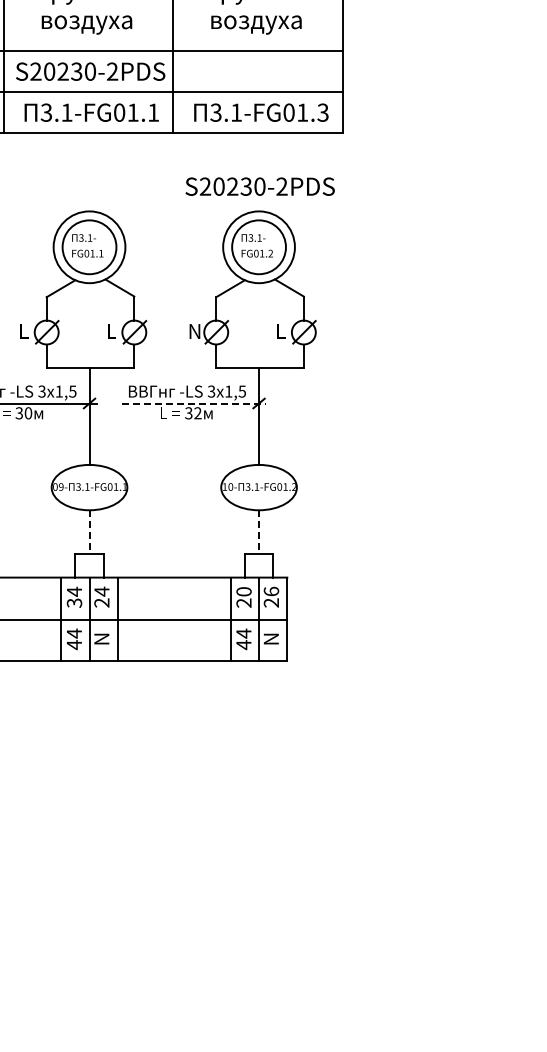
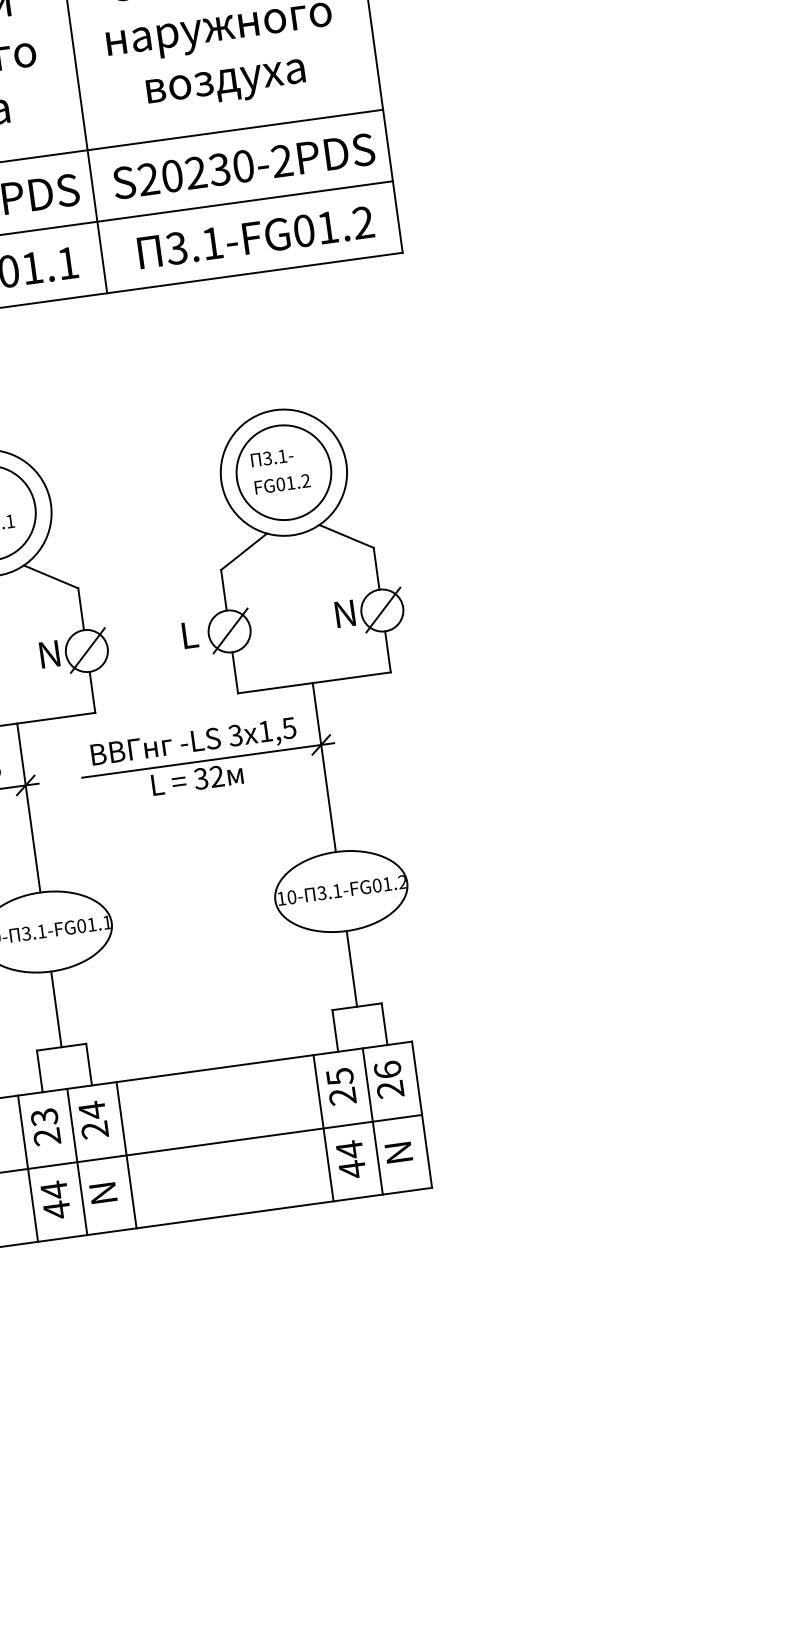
text: (322, 112) -> (362, 222), 3.1-FG01.3 -> 3.1-FG01.2
text: (259, 186) -> (242, 166), moved
text: (112, 331) -> (48, 654), L -> N
text: (194, 331) -> (191, 634), N -> L
text: (282, 331) -> (344, 613), L -> N
line: (194, 403) -> (208, 760), dashed -> solid
line: (89, 531) -> (56, 1008), dashed -> solid
line: (259, 531) -> (352, 967), dashed -> solid
text: (243, 591) -> (338, 1076), 20 -> 25
text: (74, 596) -> (45, 1125), 34 -> 23

